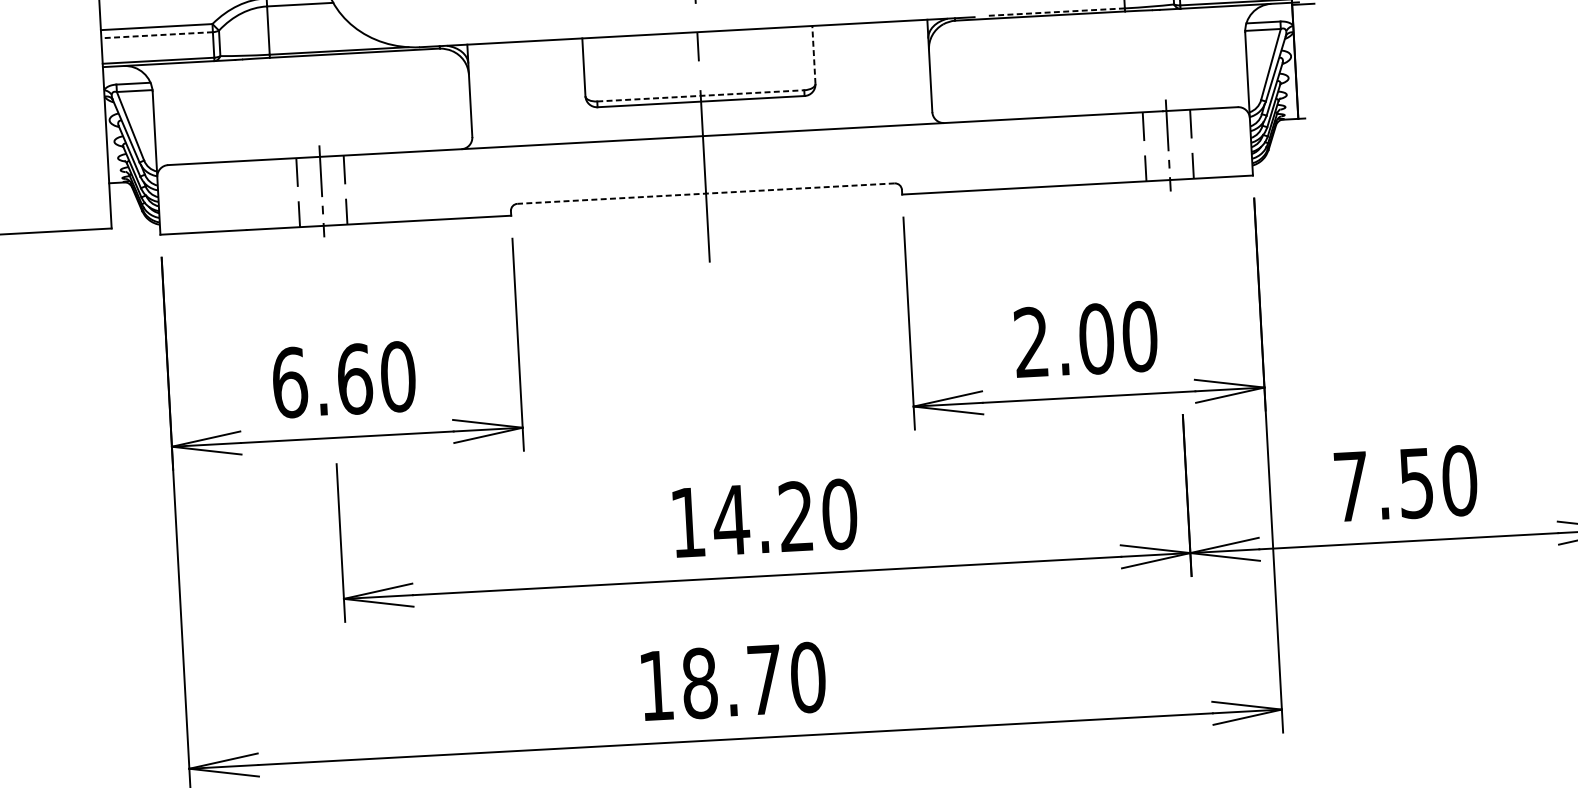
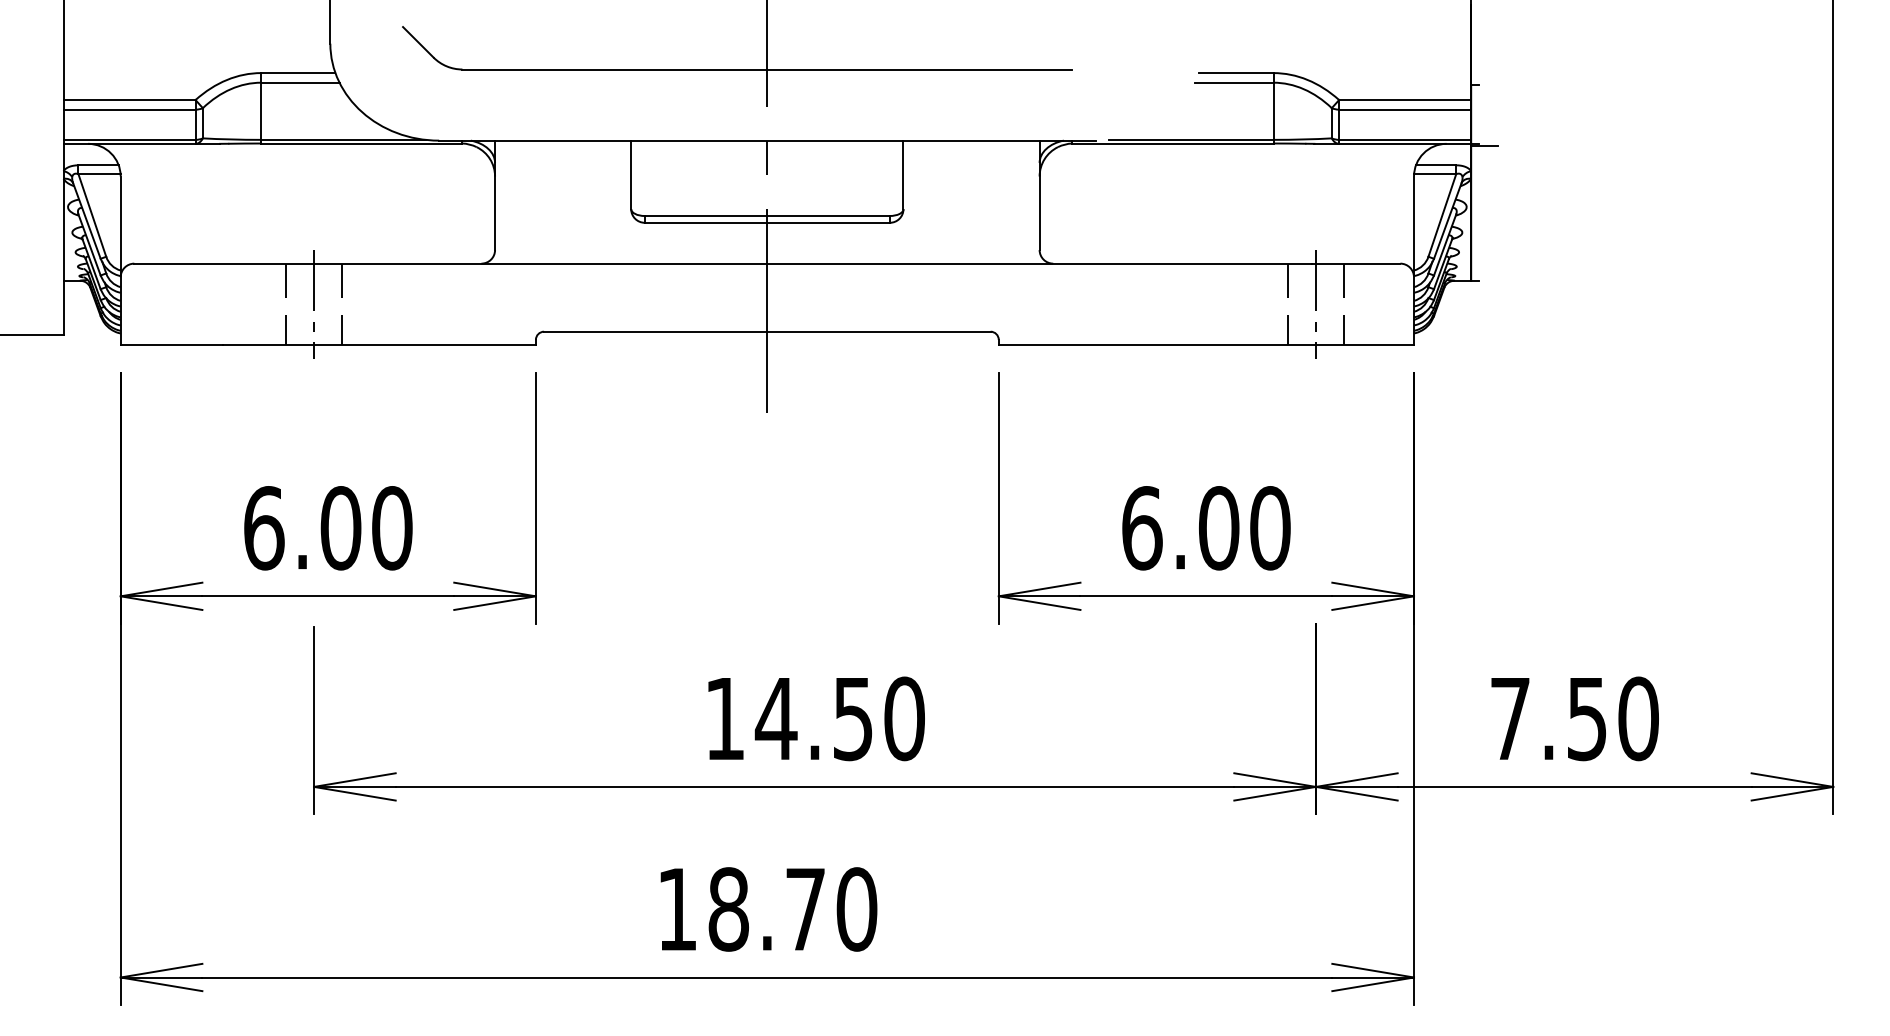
line: (1054, 11) -> (1190, 139), dashed -> solid
line: (157, 35) -> (129, 109), dashed -> solid
line: (813, 54) -> (903, 174), dashed -> solid
line: (700, 96) -> (767, 216), dashed -> solid
line: (705, 193) -> (766, 331), dashed -> solid
text: (1031, 342) -> (1142, 528), 2.00 -> 6.00
text: (354, 379) -> (340, 528), 6.60 -> 6.00
text: (795, 516) -> (852, 718), 14.20 -> 14.50

